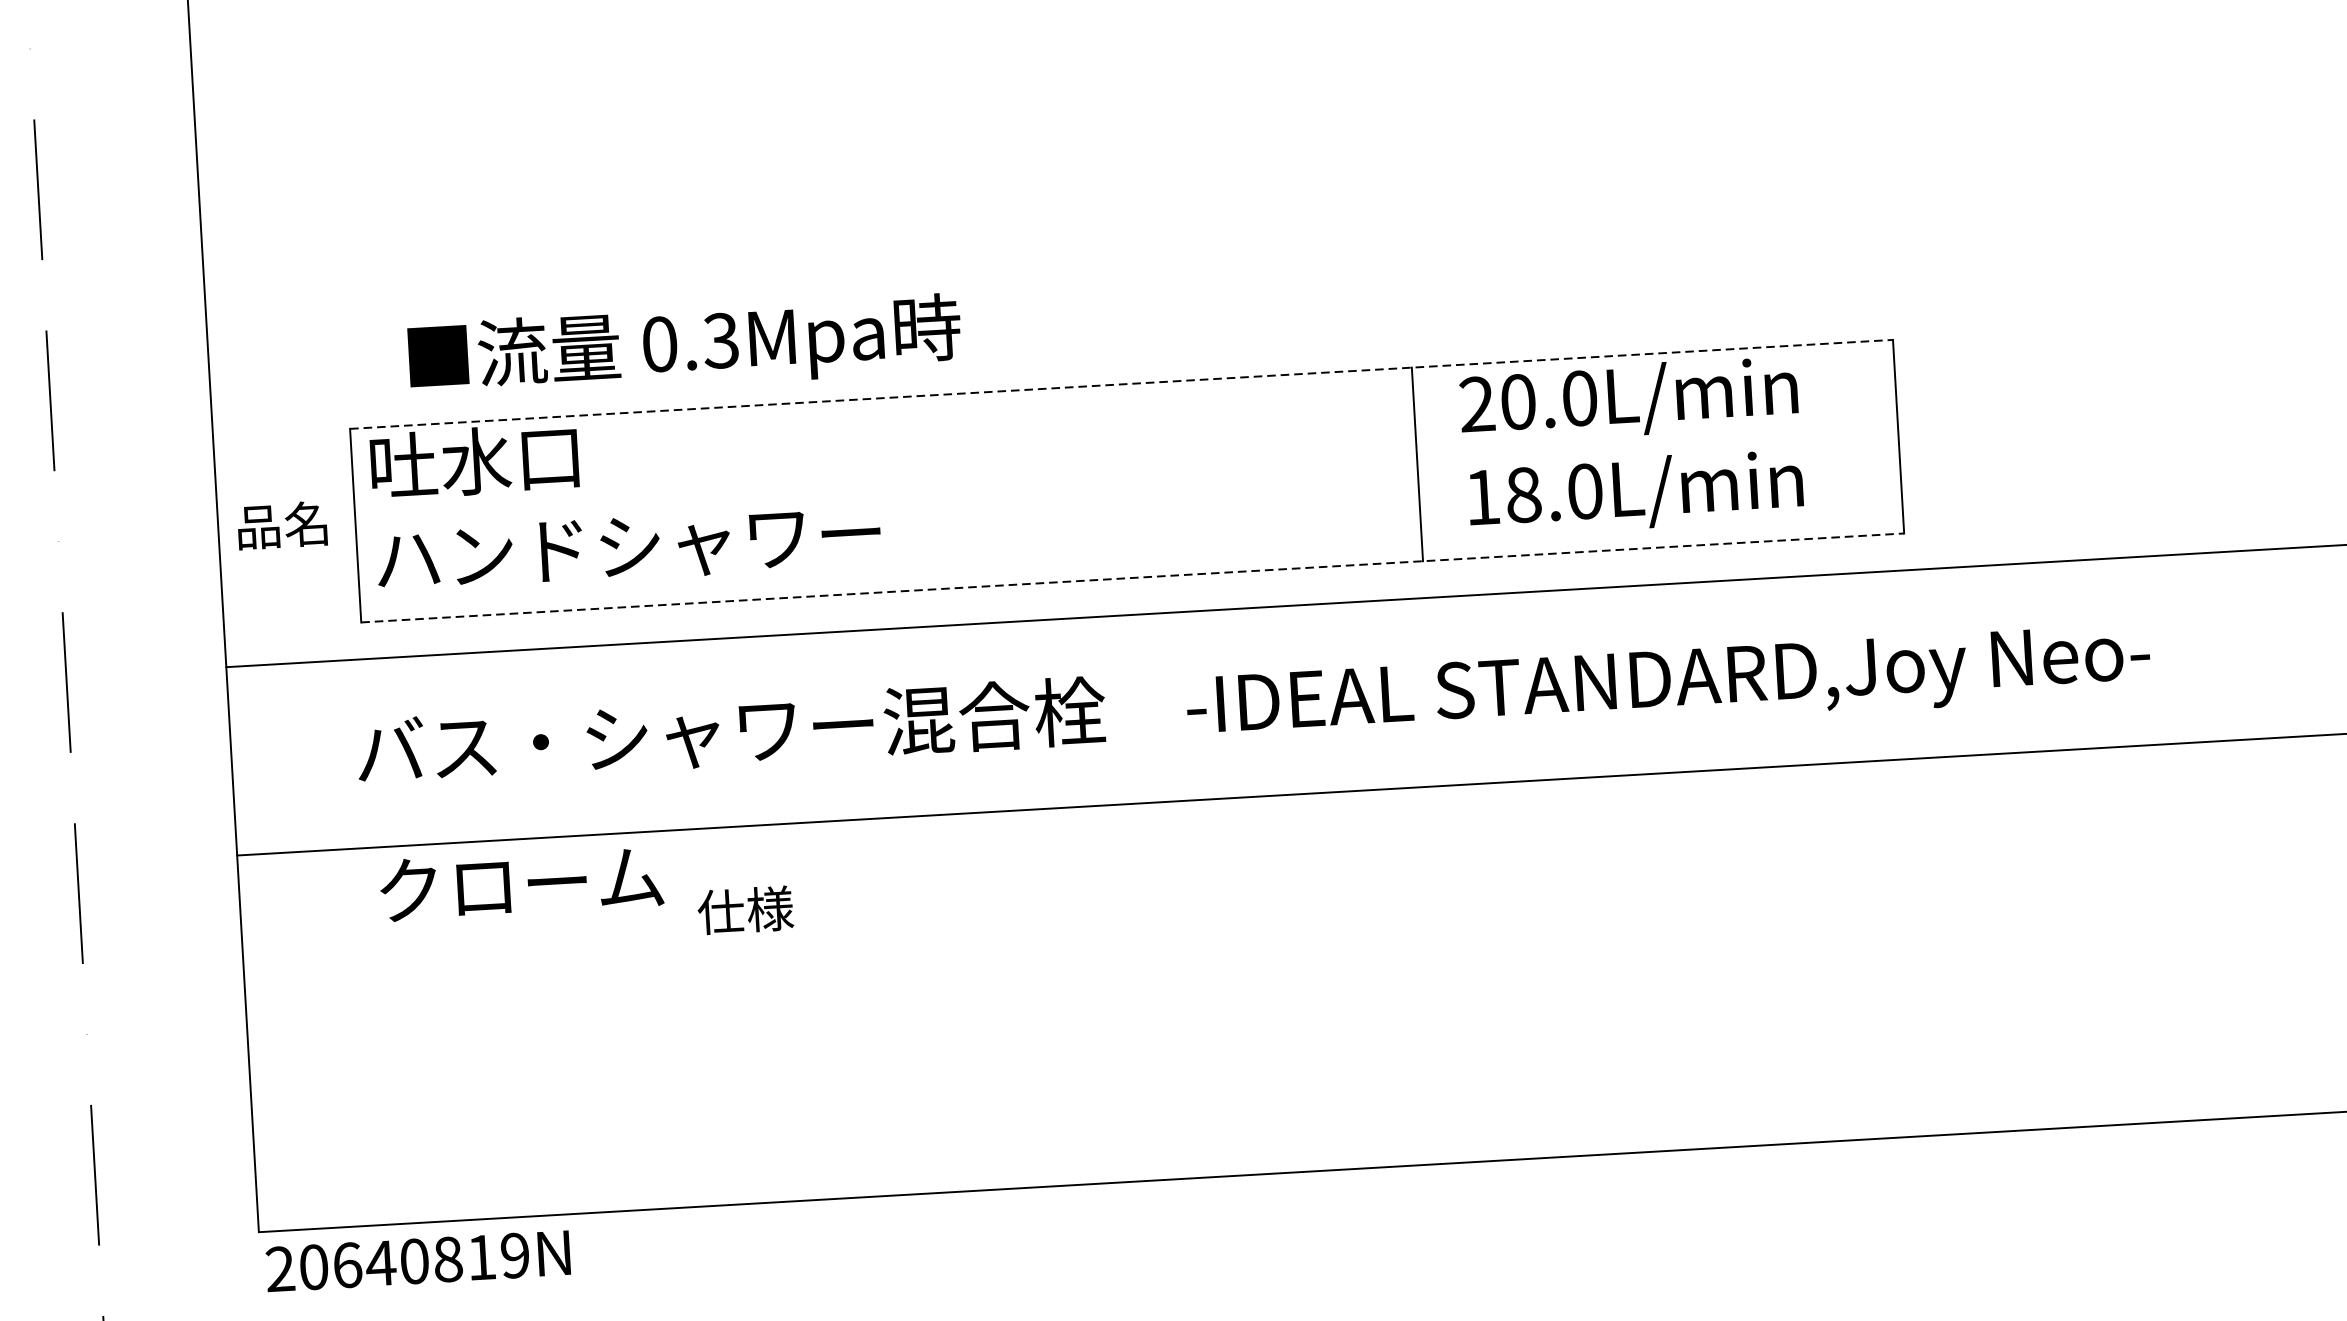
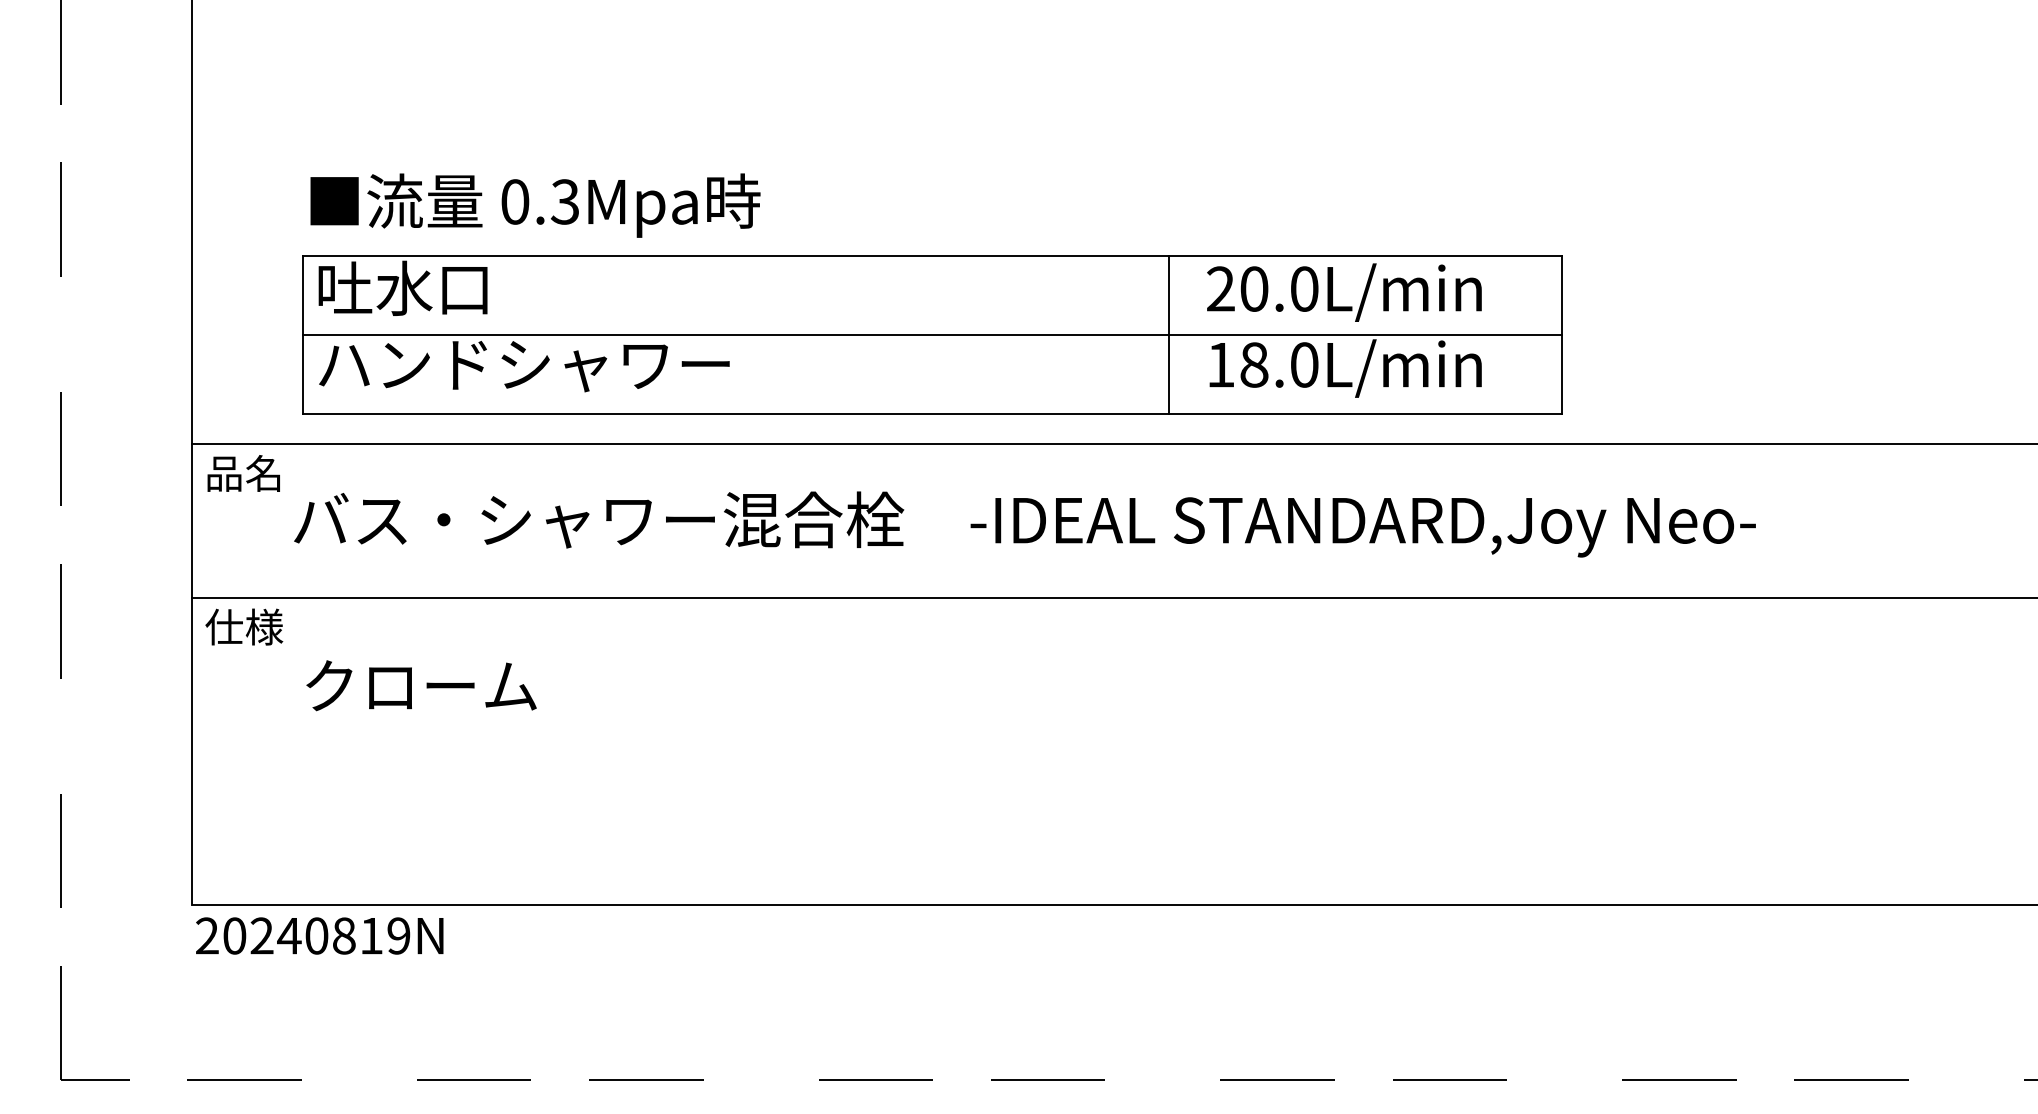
text: (685, 347) -> (535, 205), moved
line: (1122, 384) -> (933, 256), dashed -> solid
line: (1127, 481) -> (932, 335), added
text: (281, 525) -> (243, 473), moved
line: (1133, 578) -> (933, 414), dashed -> solid
text: (521, 883) -> (421, 685), moved
text: (745, 909) -> (244, 626), moved
text: (346, 1264) -> (261, 935), 20640819N -> 20240819N

